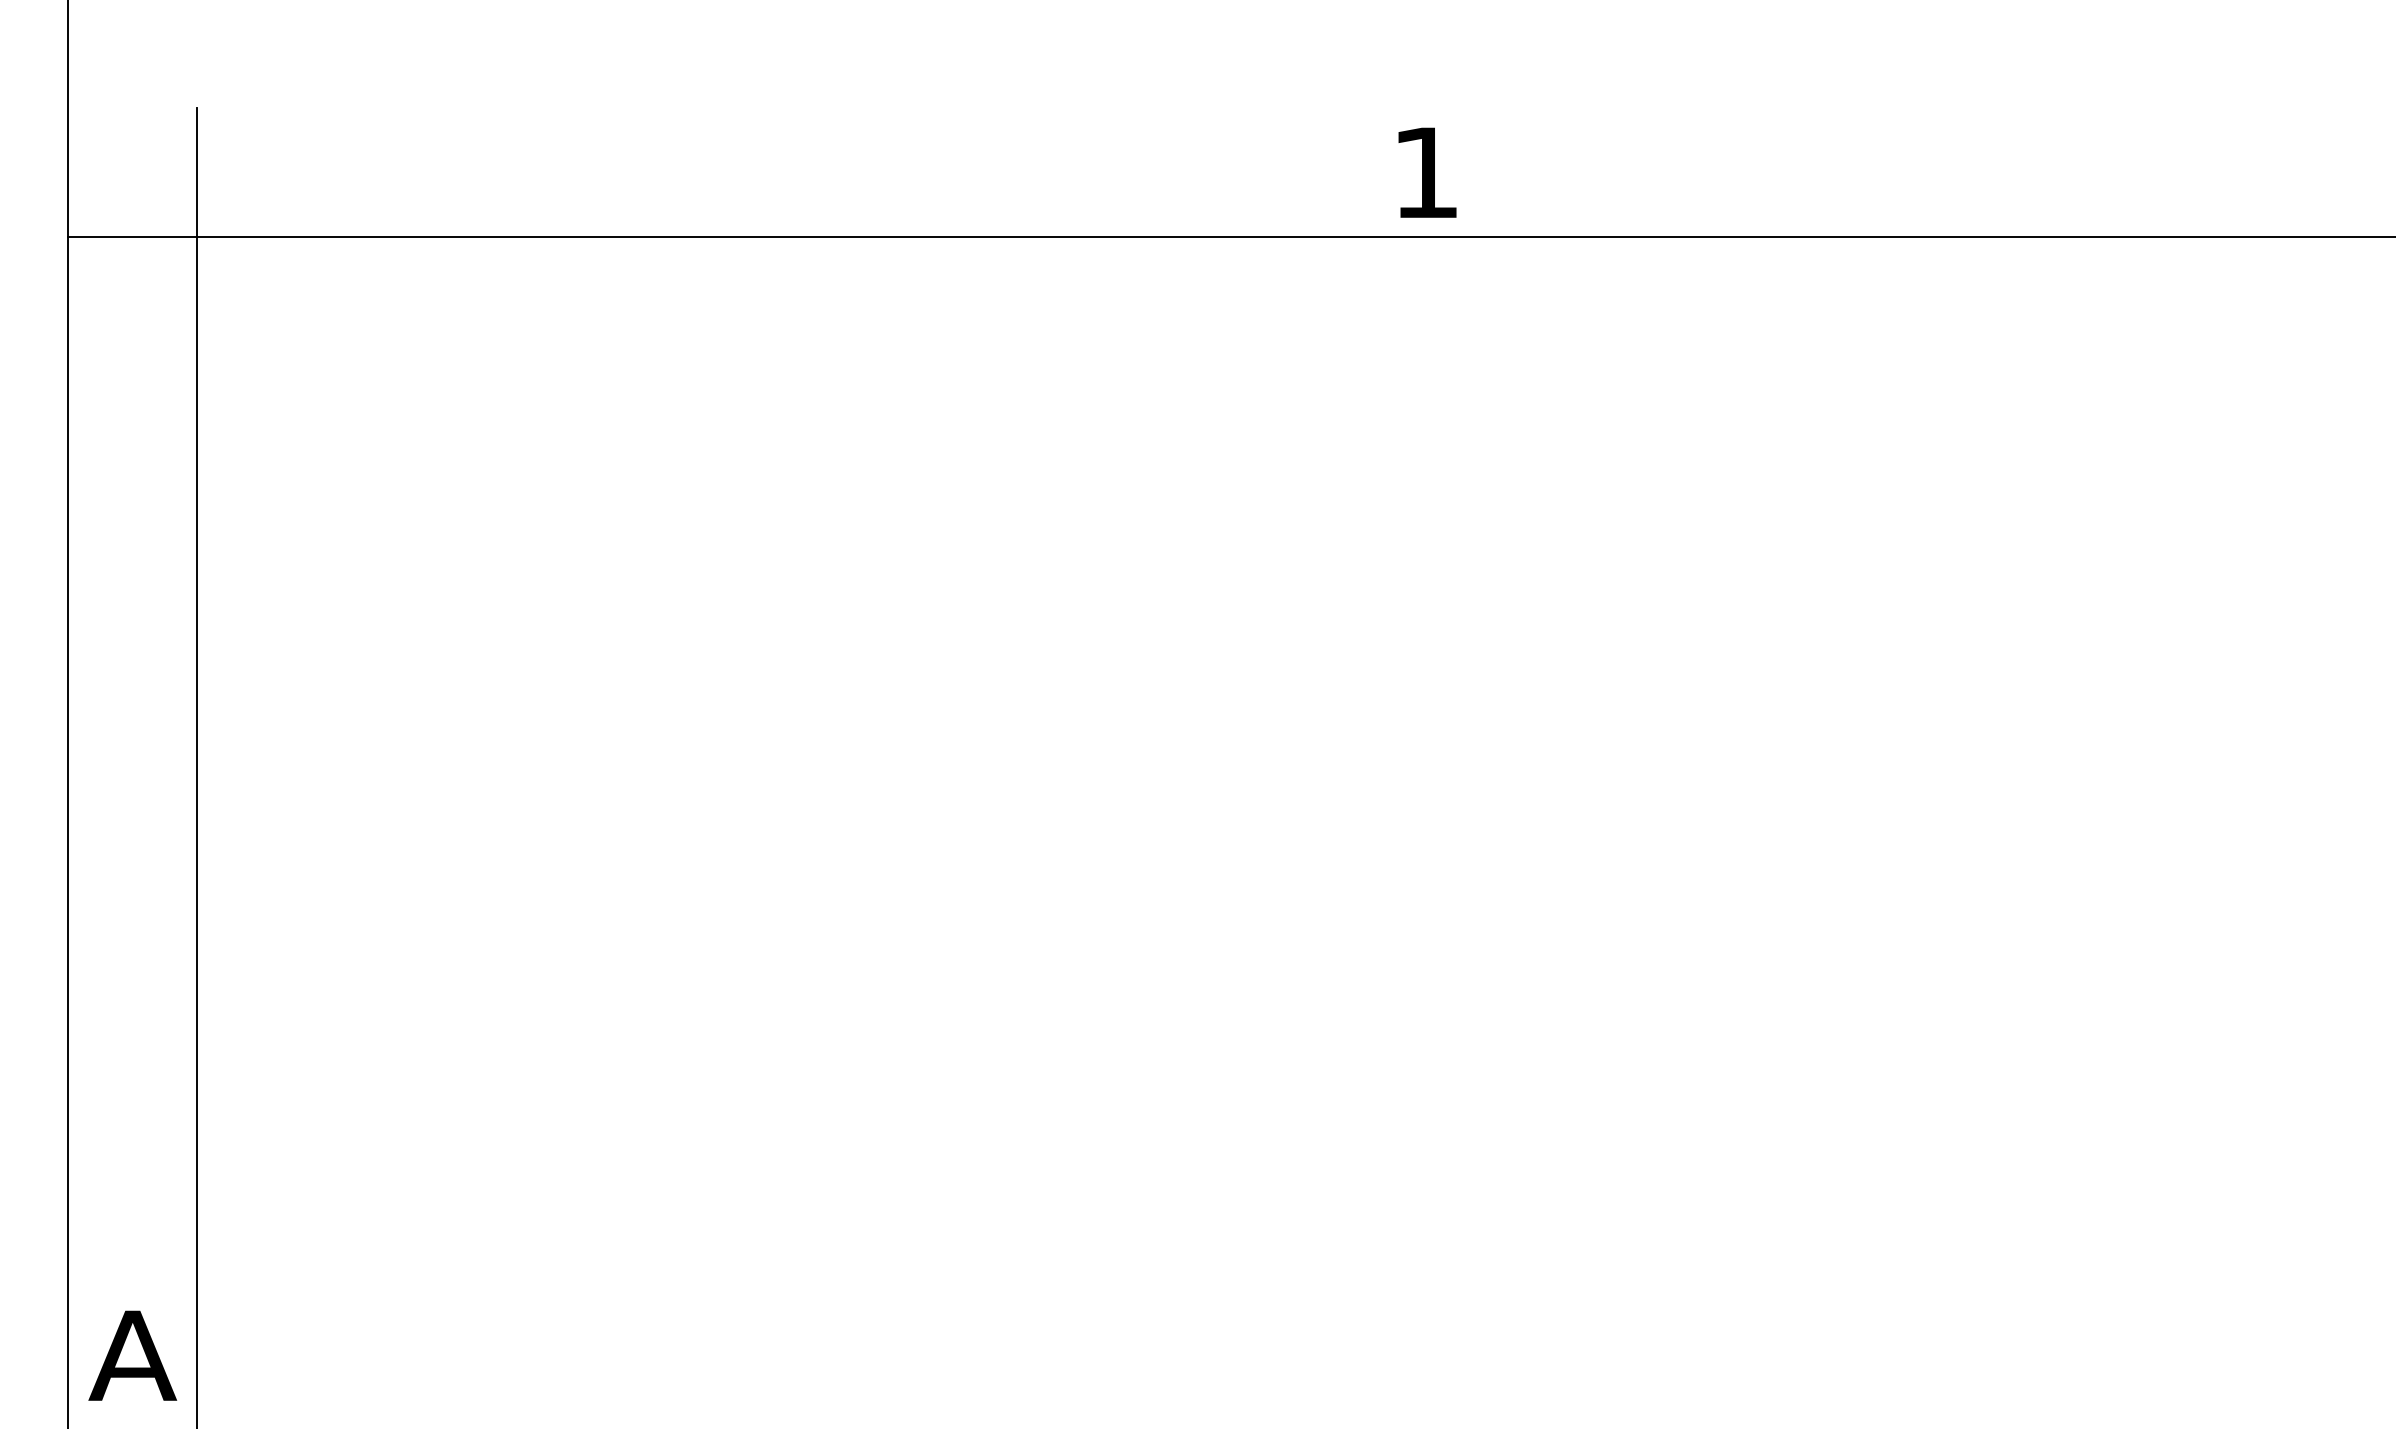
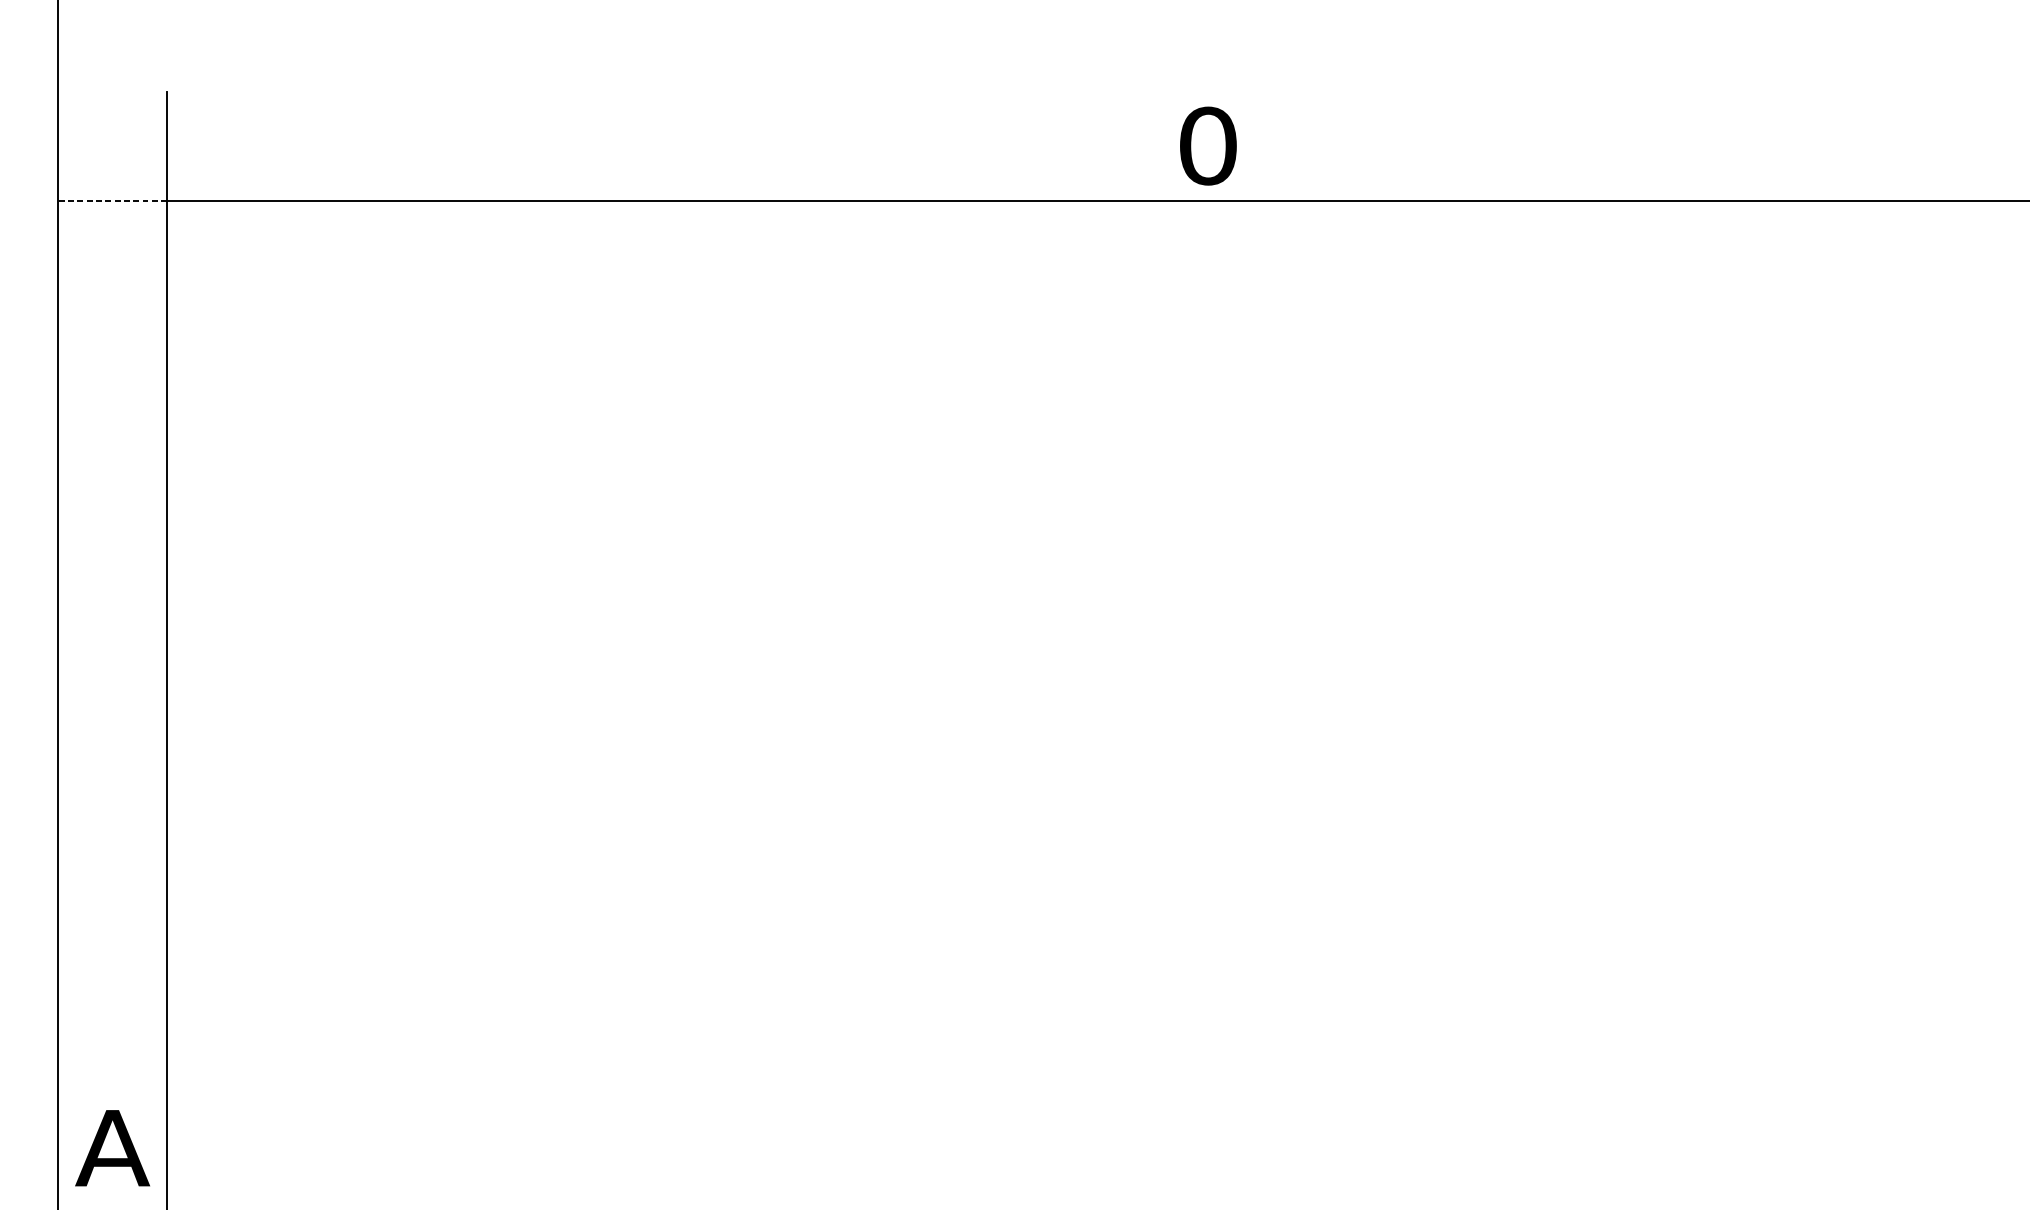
text: (1425, 172) -> (1207, 145), 1 -> 0
line: (132, 237) -> (112, 200), solid -> dashed

